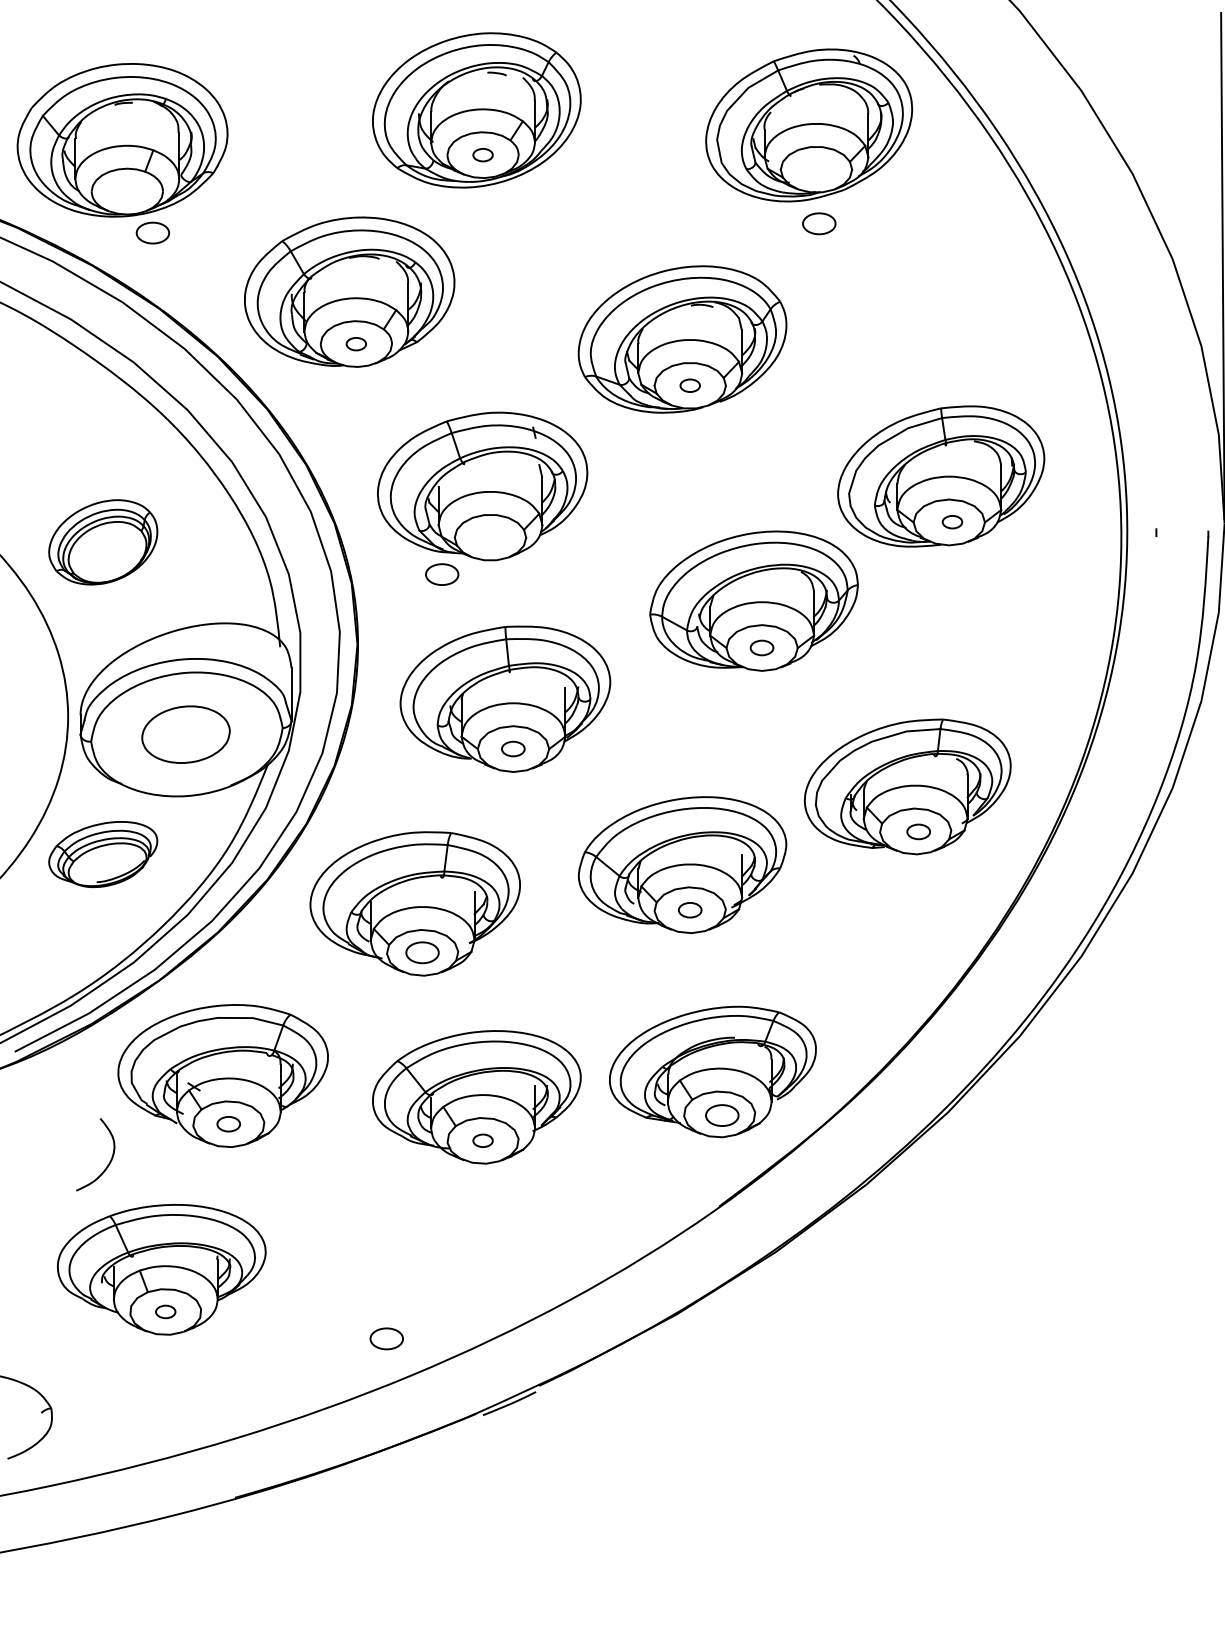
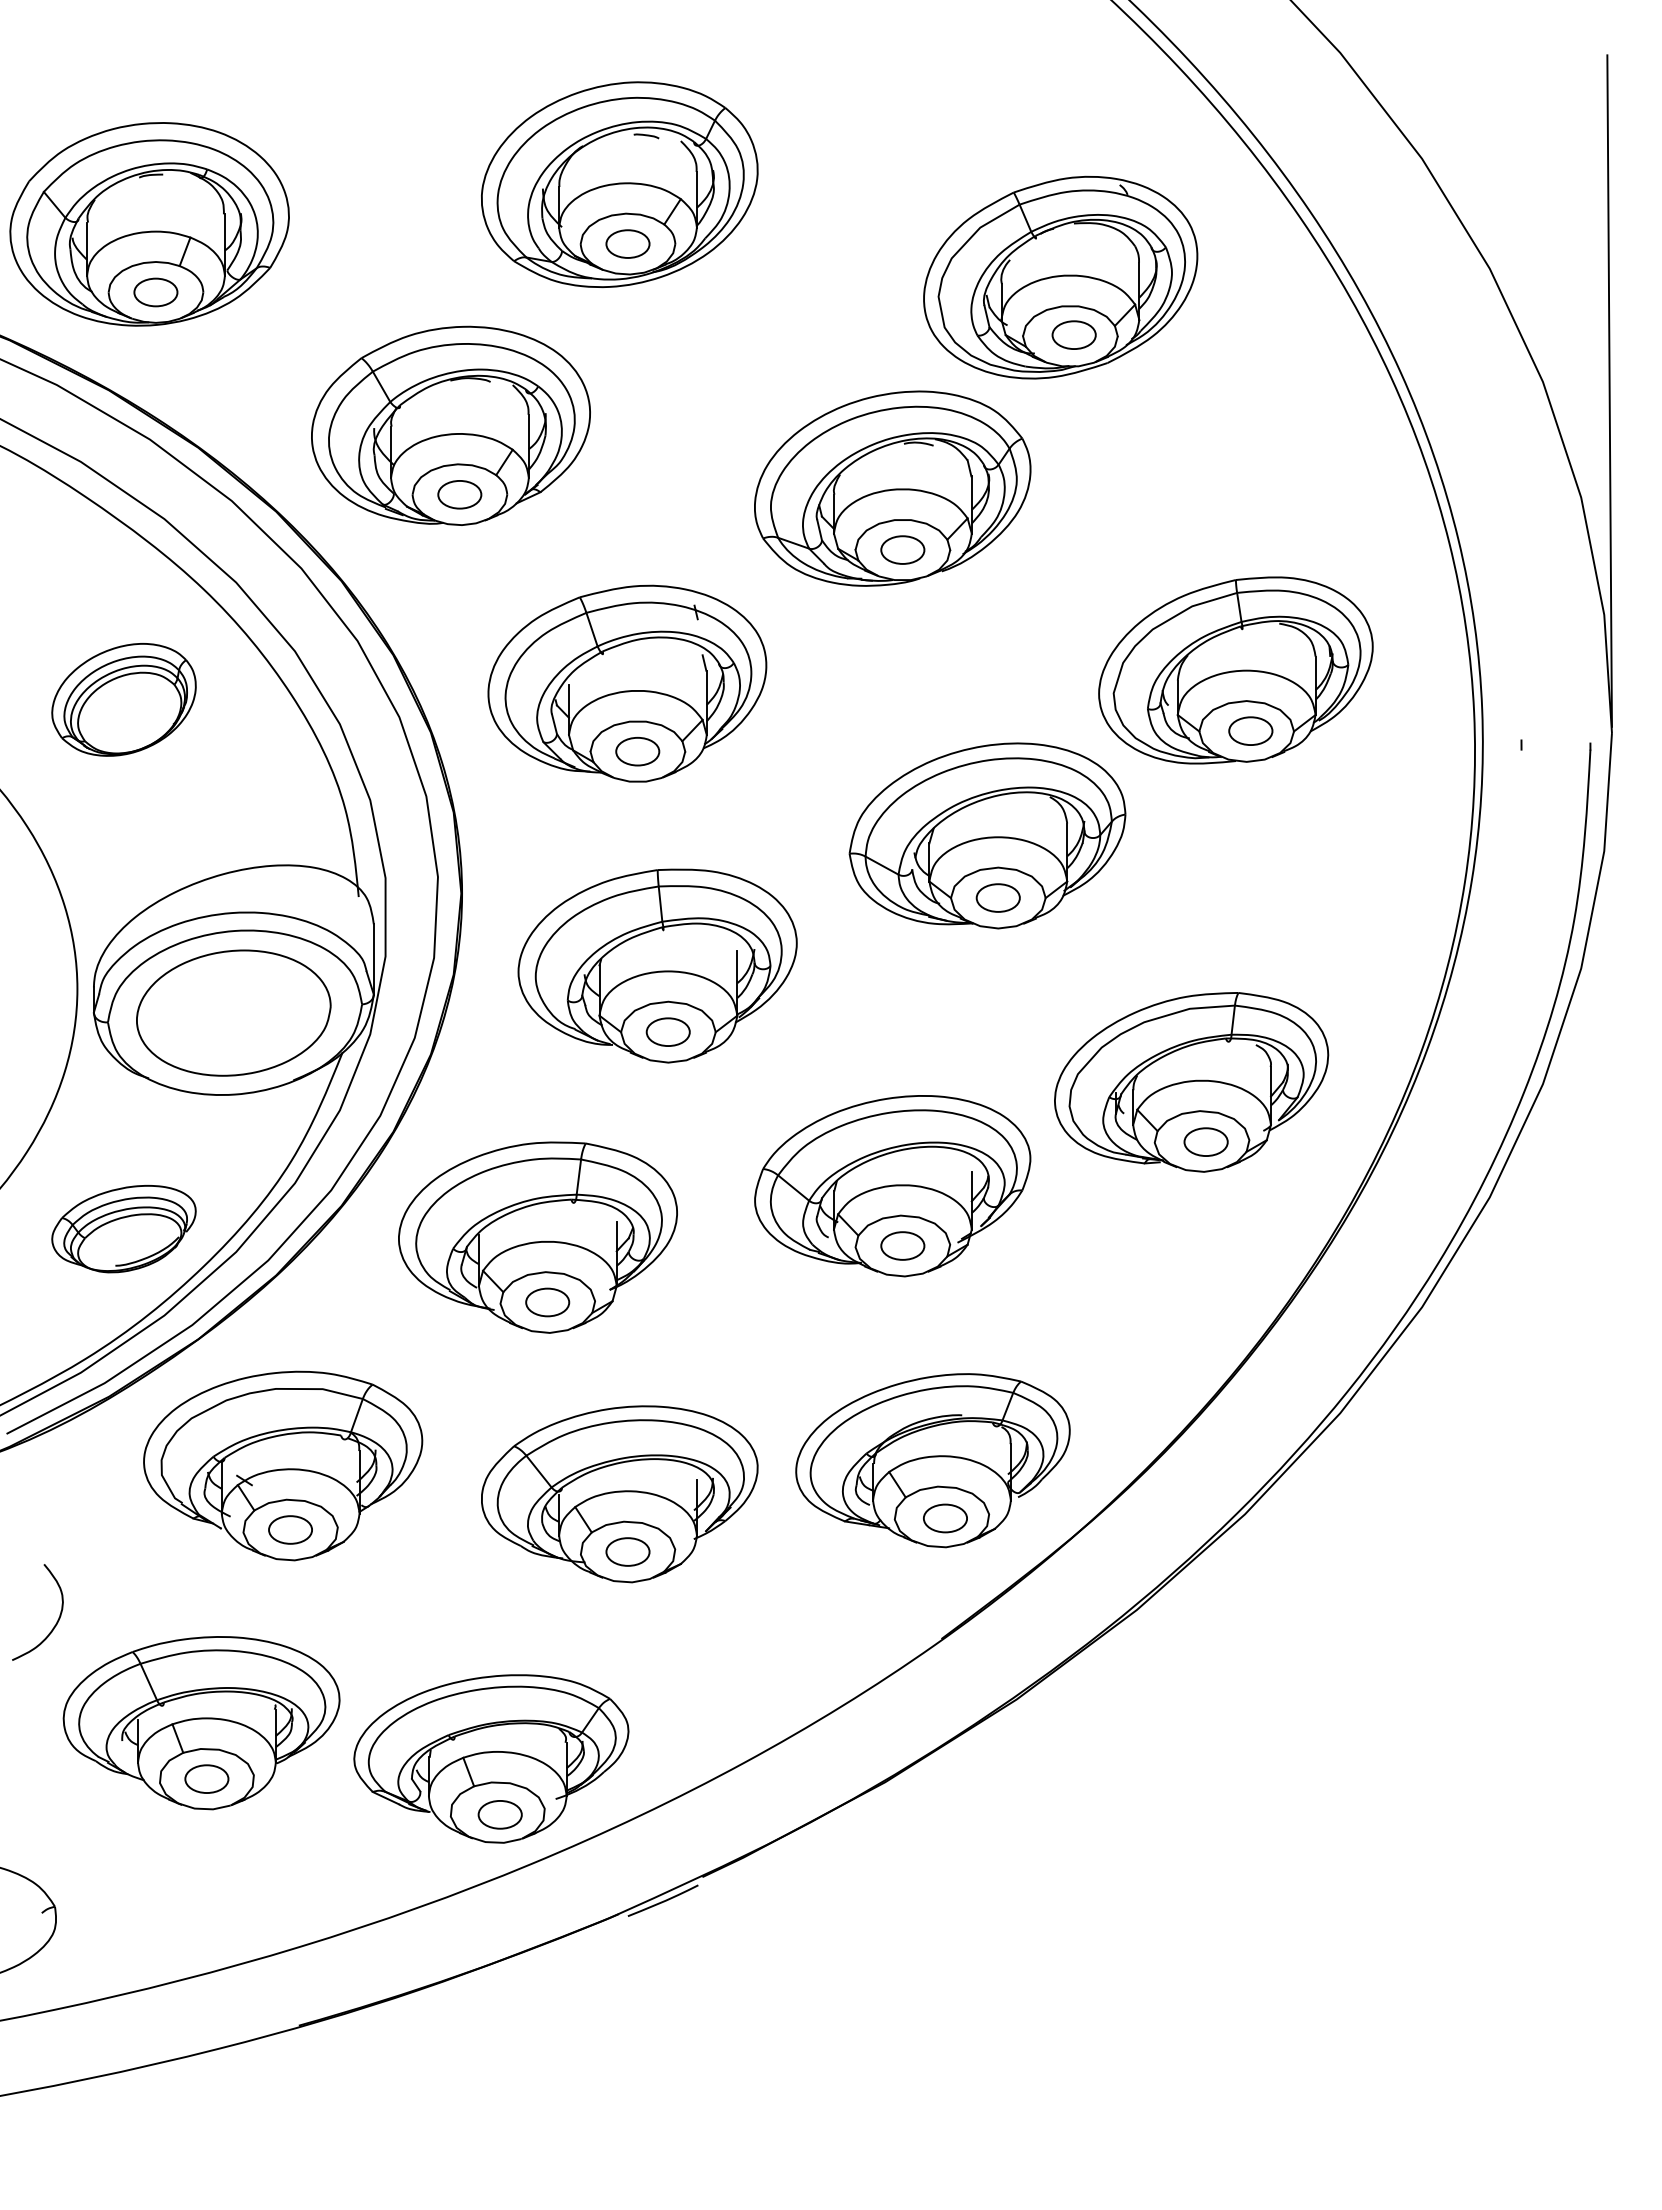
part: (809, 125) -> (1060, 277), moved
part: (482, 154) -> (627, 243), size x1.67
part: (152, 233) -> (155, 292), moved
part: (356, 343) -> (459, 494), size x1.67
part: (689, 385) -> (902, 549), size x1.67
part: (952, 521) -> (1250, 730), size x1.67
part: (102, 542) -> (123, 699), moved
part: (441, 574) -> (637, 751), moved
part: (761, 647) -> (997, 897), size x1.43
part: (185, 734) -> (233, 1012), size x1.67
part: (512, 748) -> (667, 1031), size x1.43
part: (918, 831) -> (1205, 1141), size x1.43
part: (102, 854) -> (123, 1229), moved
part: (689, 909) -> (902, 1245), size x1.43
part: (228, 1123) -> (290, 1529), size x1.43
part: (482, 1140) -> (627, 1551), size x1.67
curve: (109, 1161) -> (56, 1621), moved
part: (380, 1296) -> (491, 1758), added
part: (165, 1311) -> (206, 1778), size x1.67

